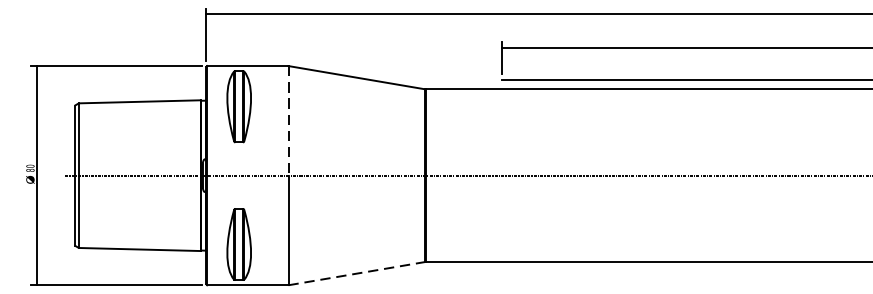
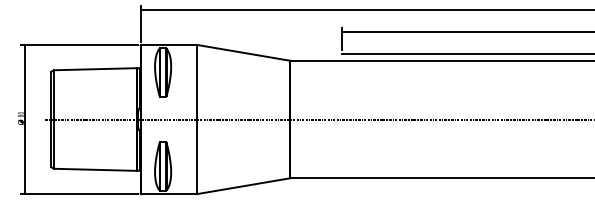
line: (288, 121) -> (196, 82), dashed -> solid
line: (357, 273) -> (243, 186), dashed -> solid

